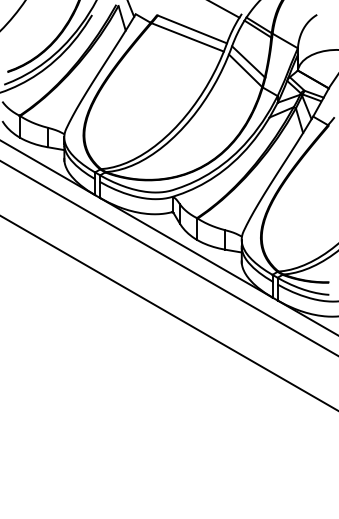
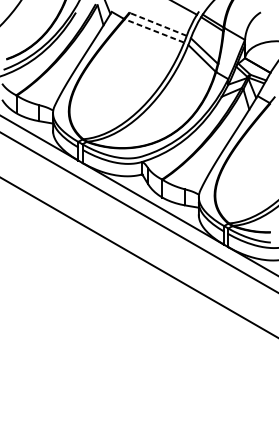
line: (191, 29) -> (157, 24), solid -> dashed
line: (187, 37) -> (154, 31), solid -> dashed

